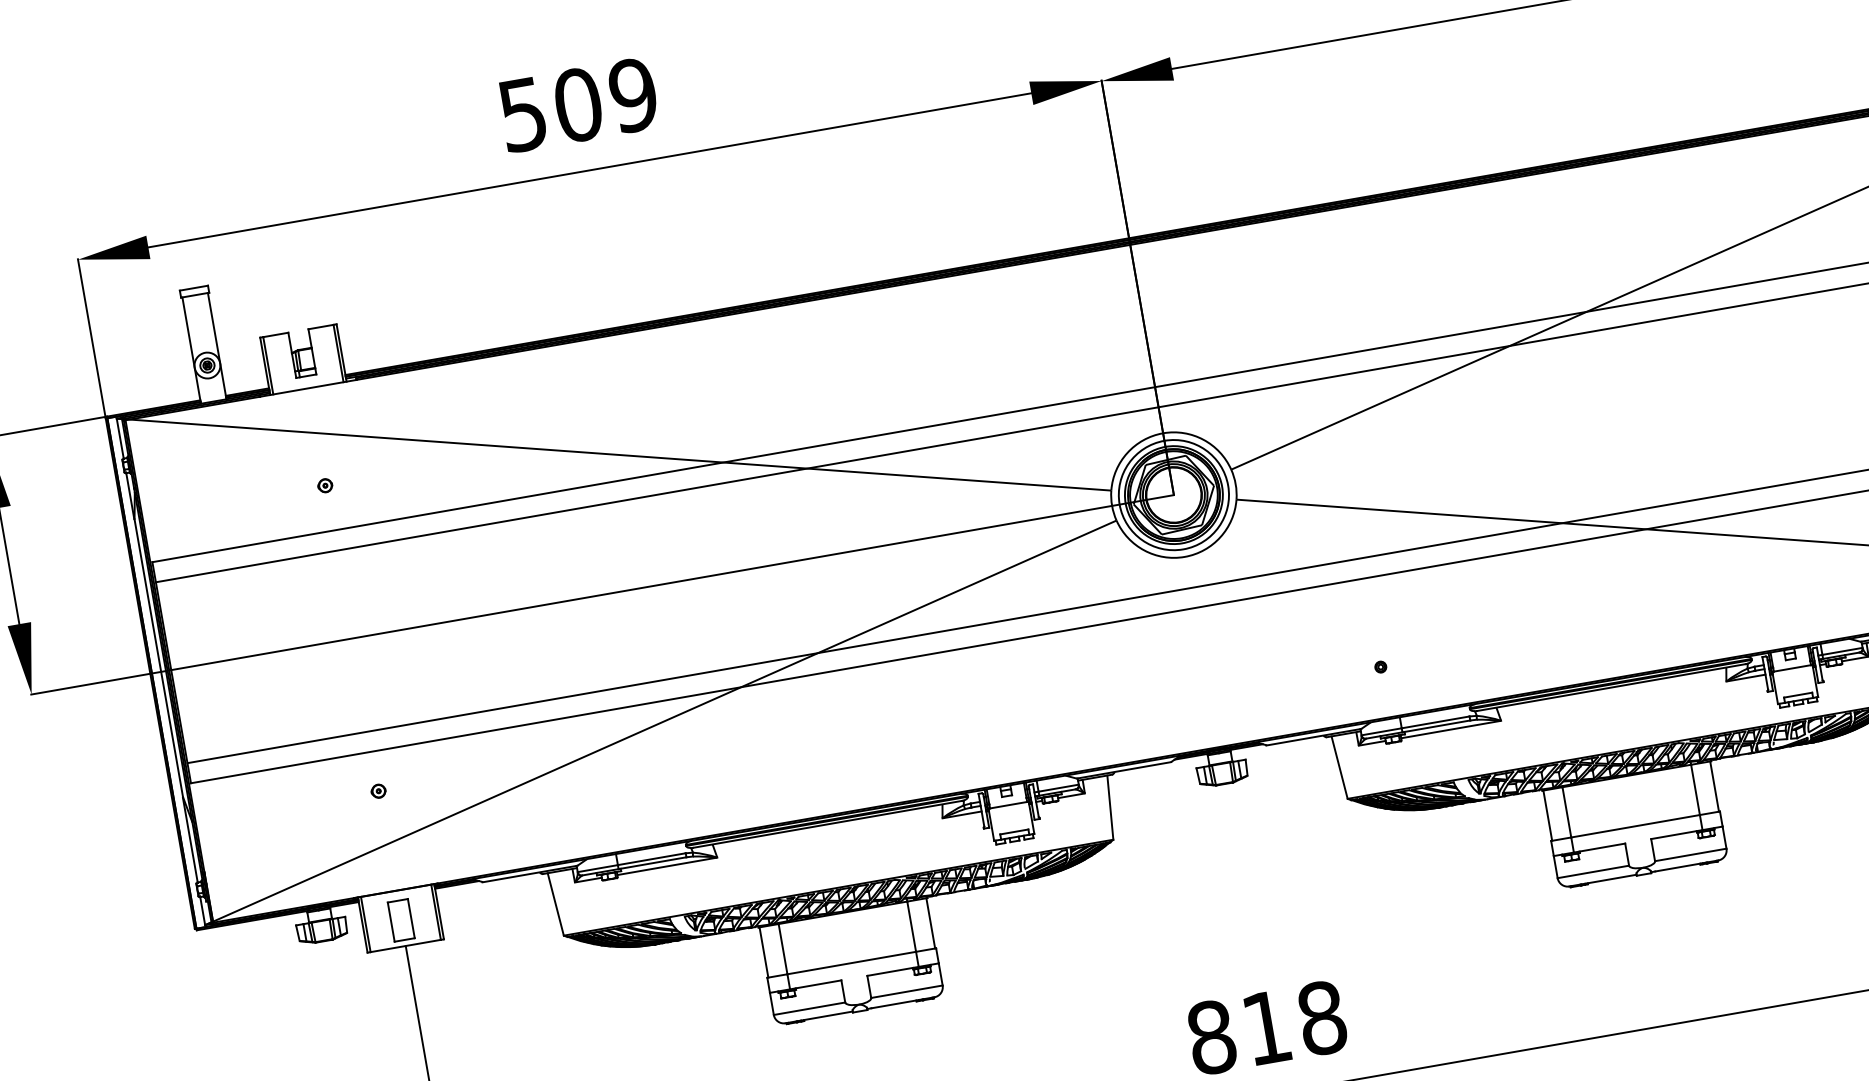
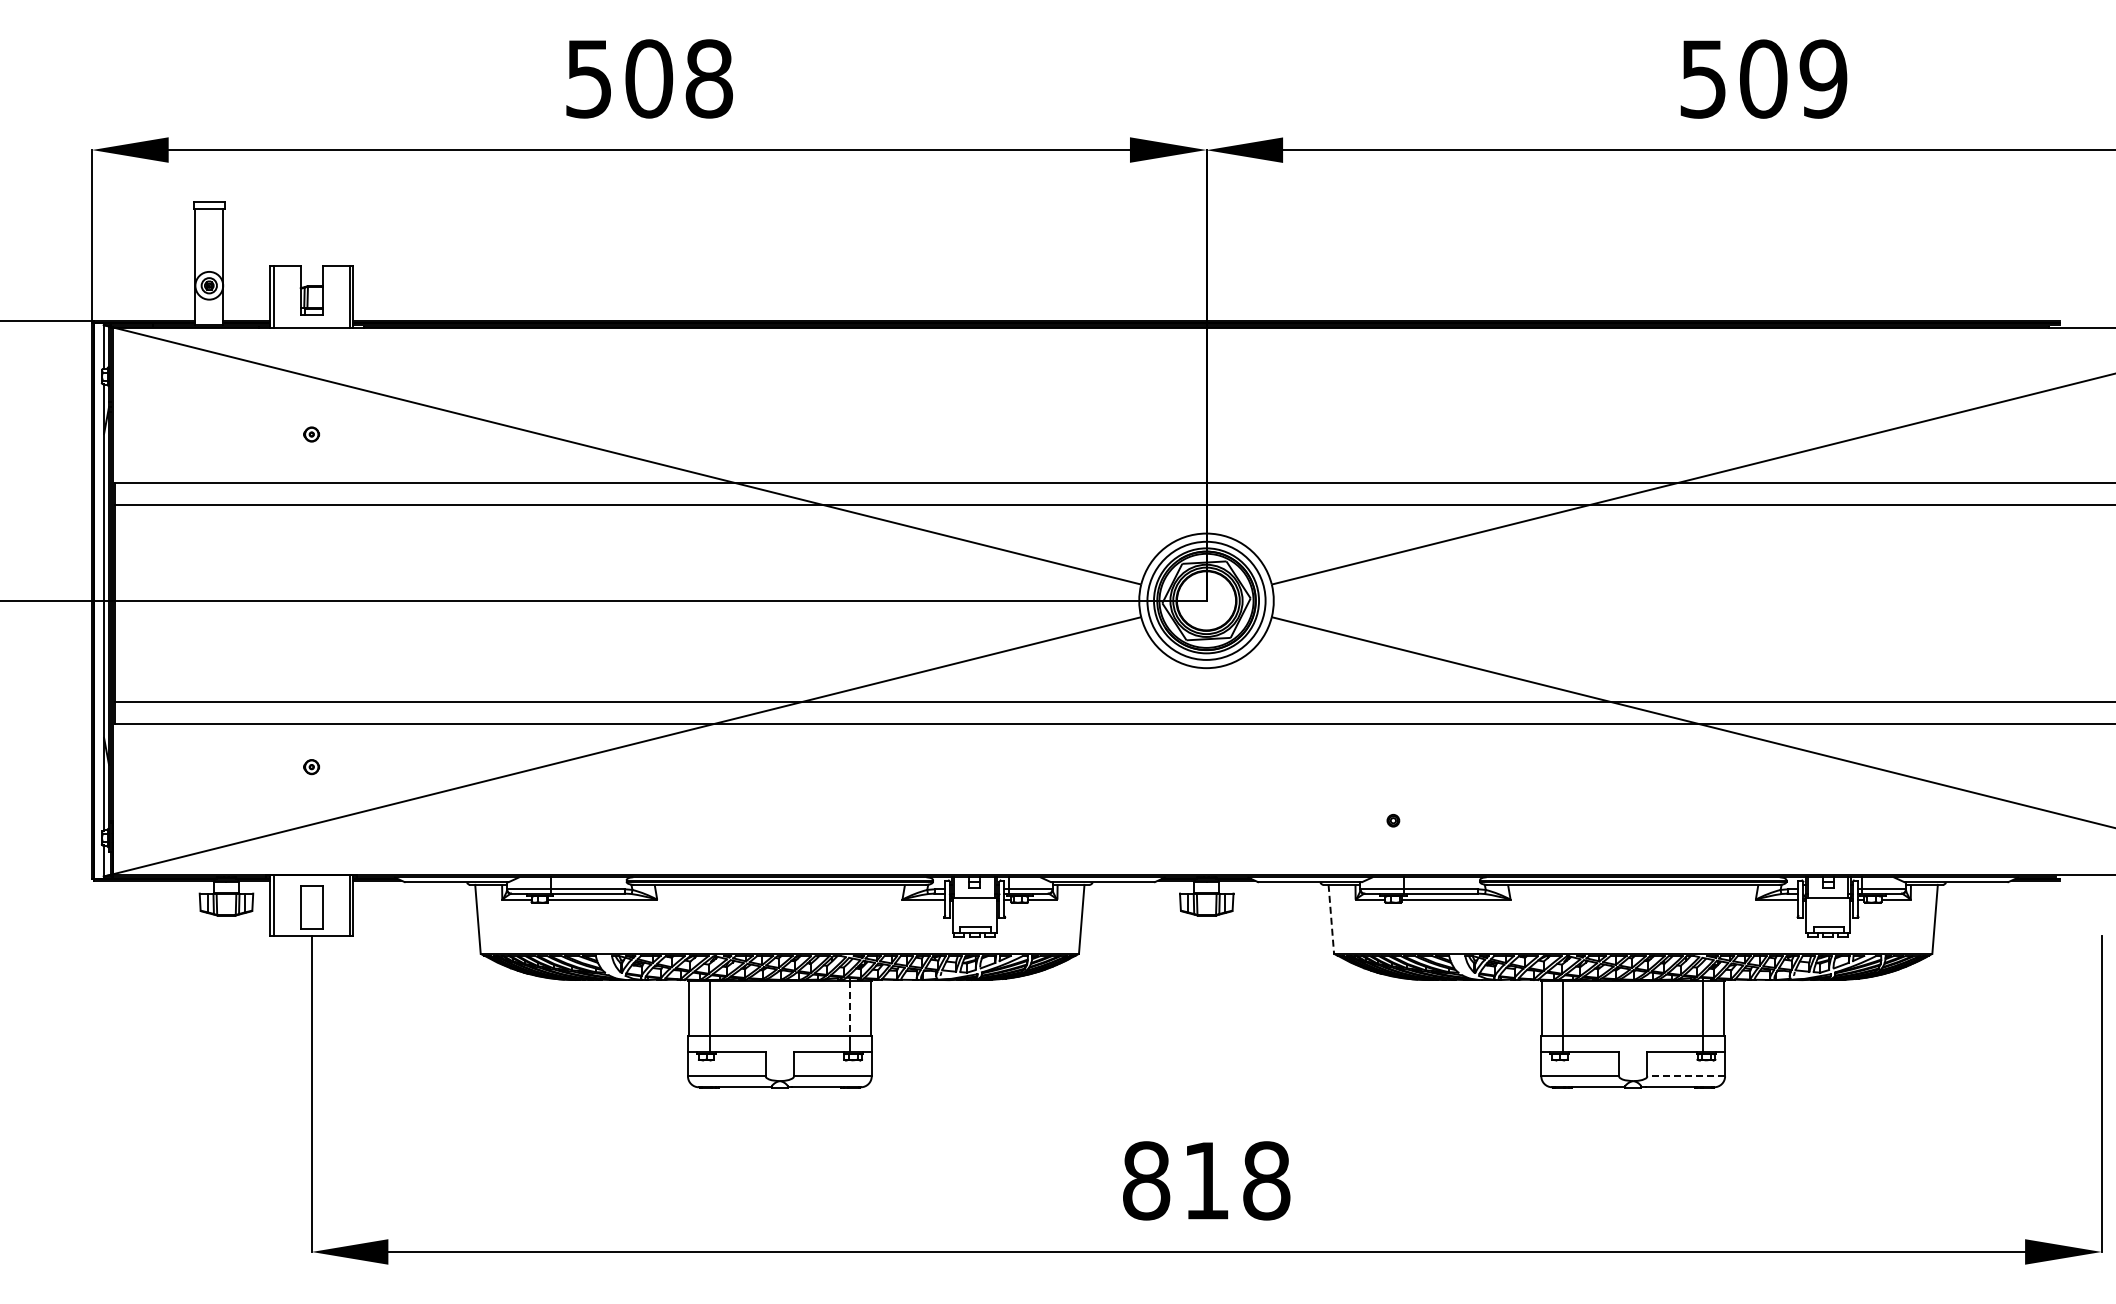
text: (632, 95) -> (708, 78), 509 -> 508
line: (1339, 767) -> (1331, 919), solid -> dashed
line: (1691, 855) -> (1686, 1076), solid -> dashed
line: (911, 927) -> (849, 1009), solid -> dashed

